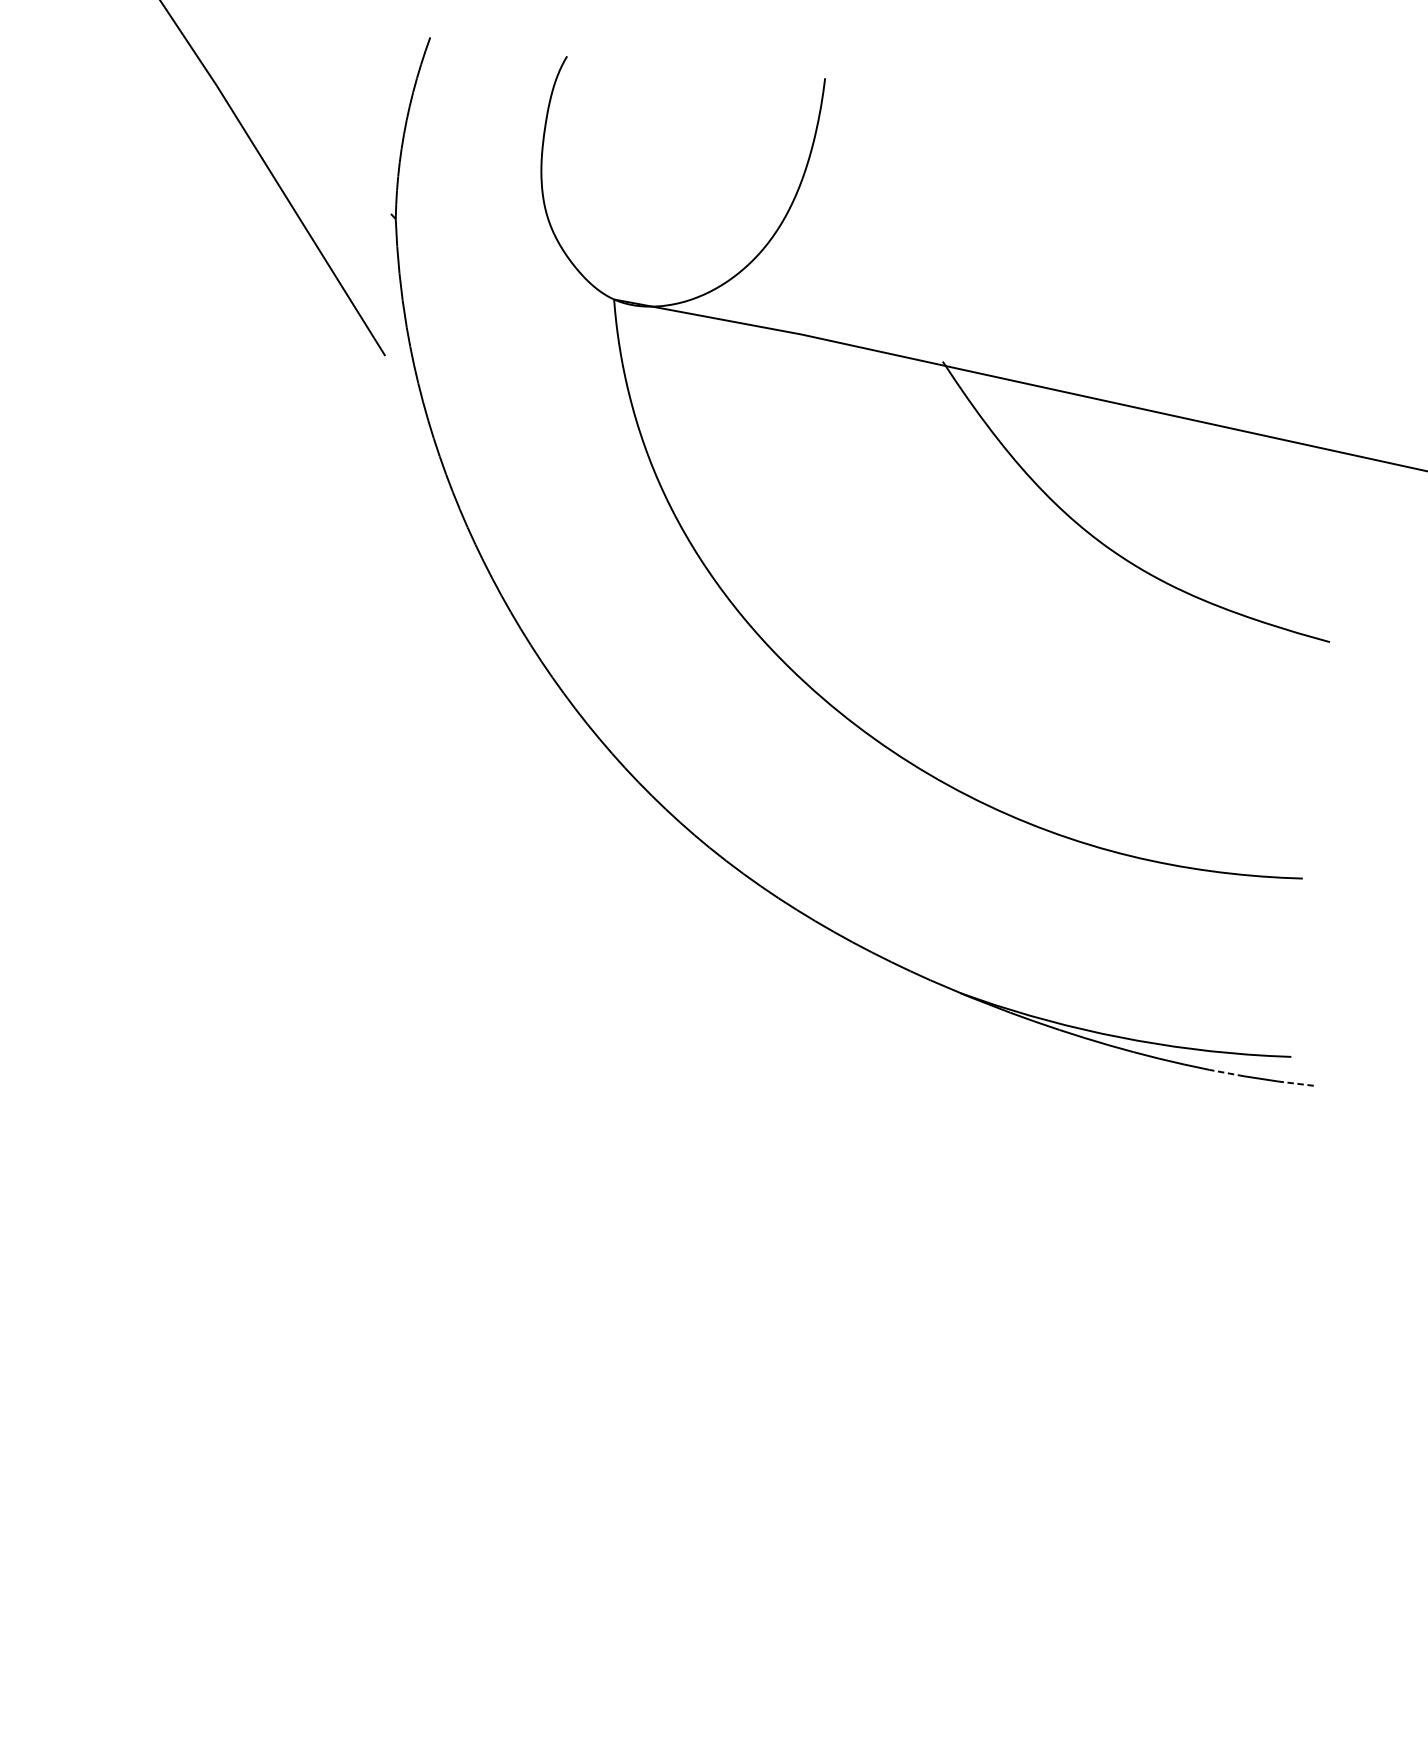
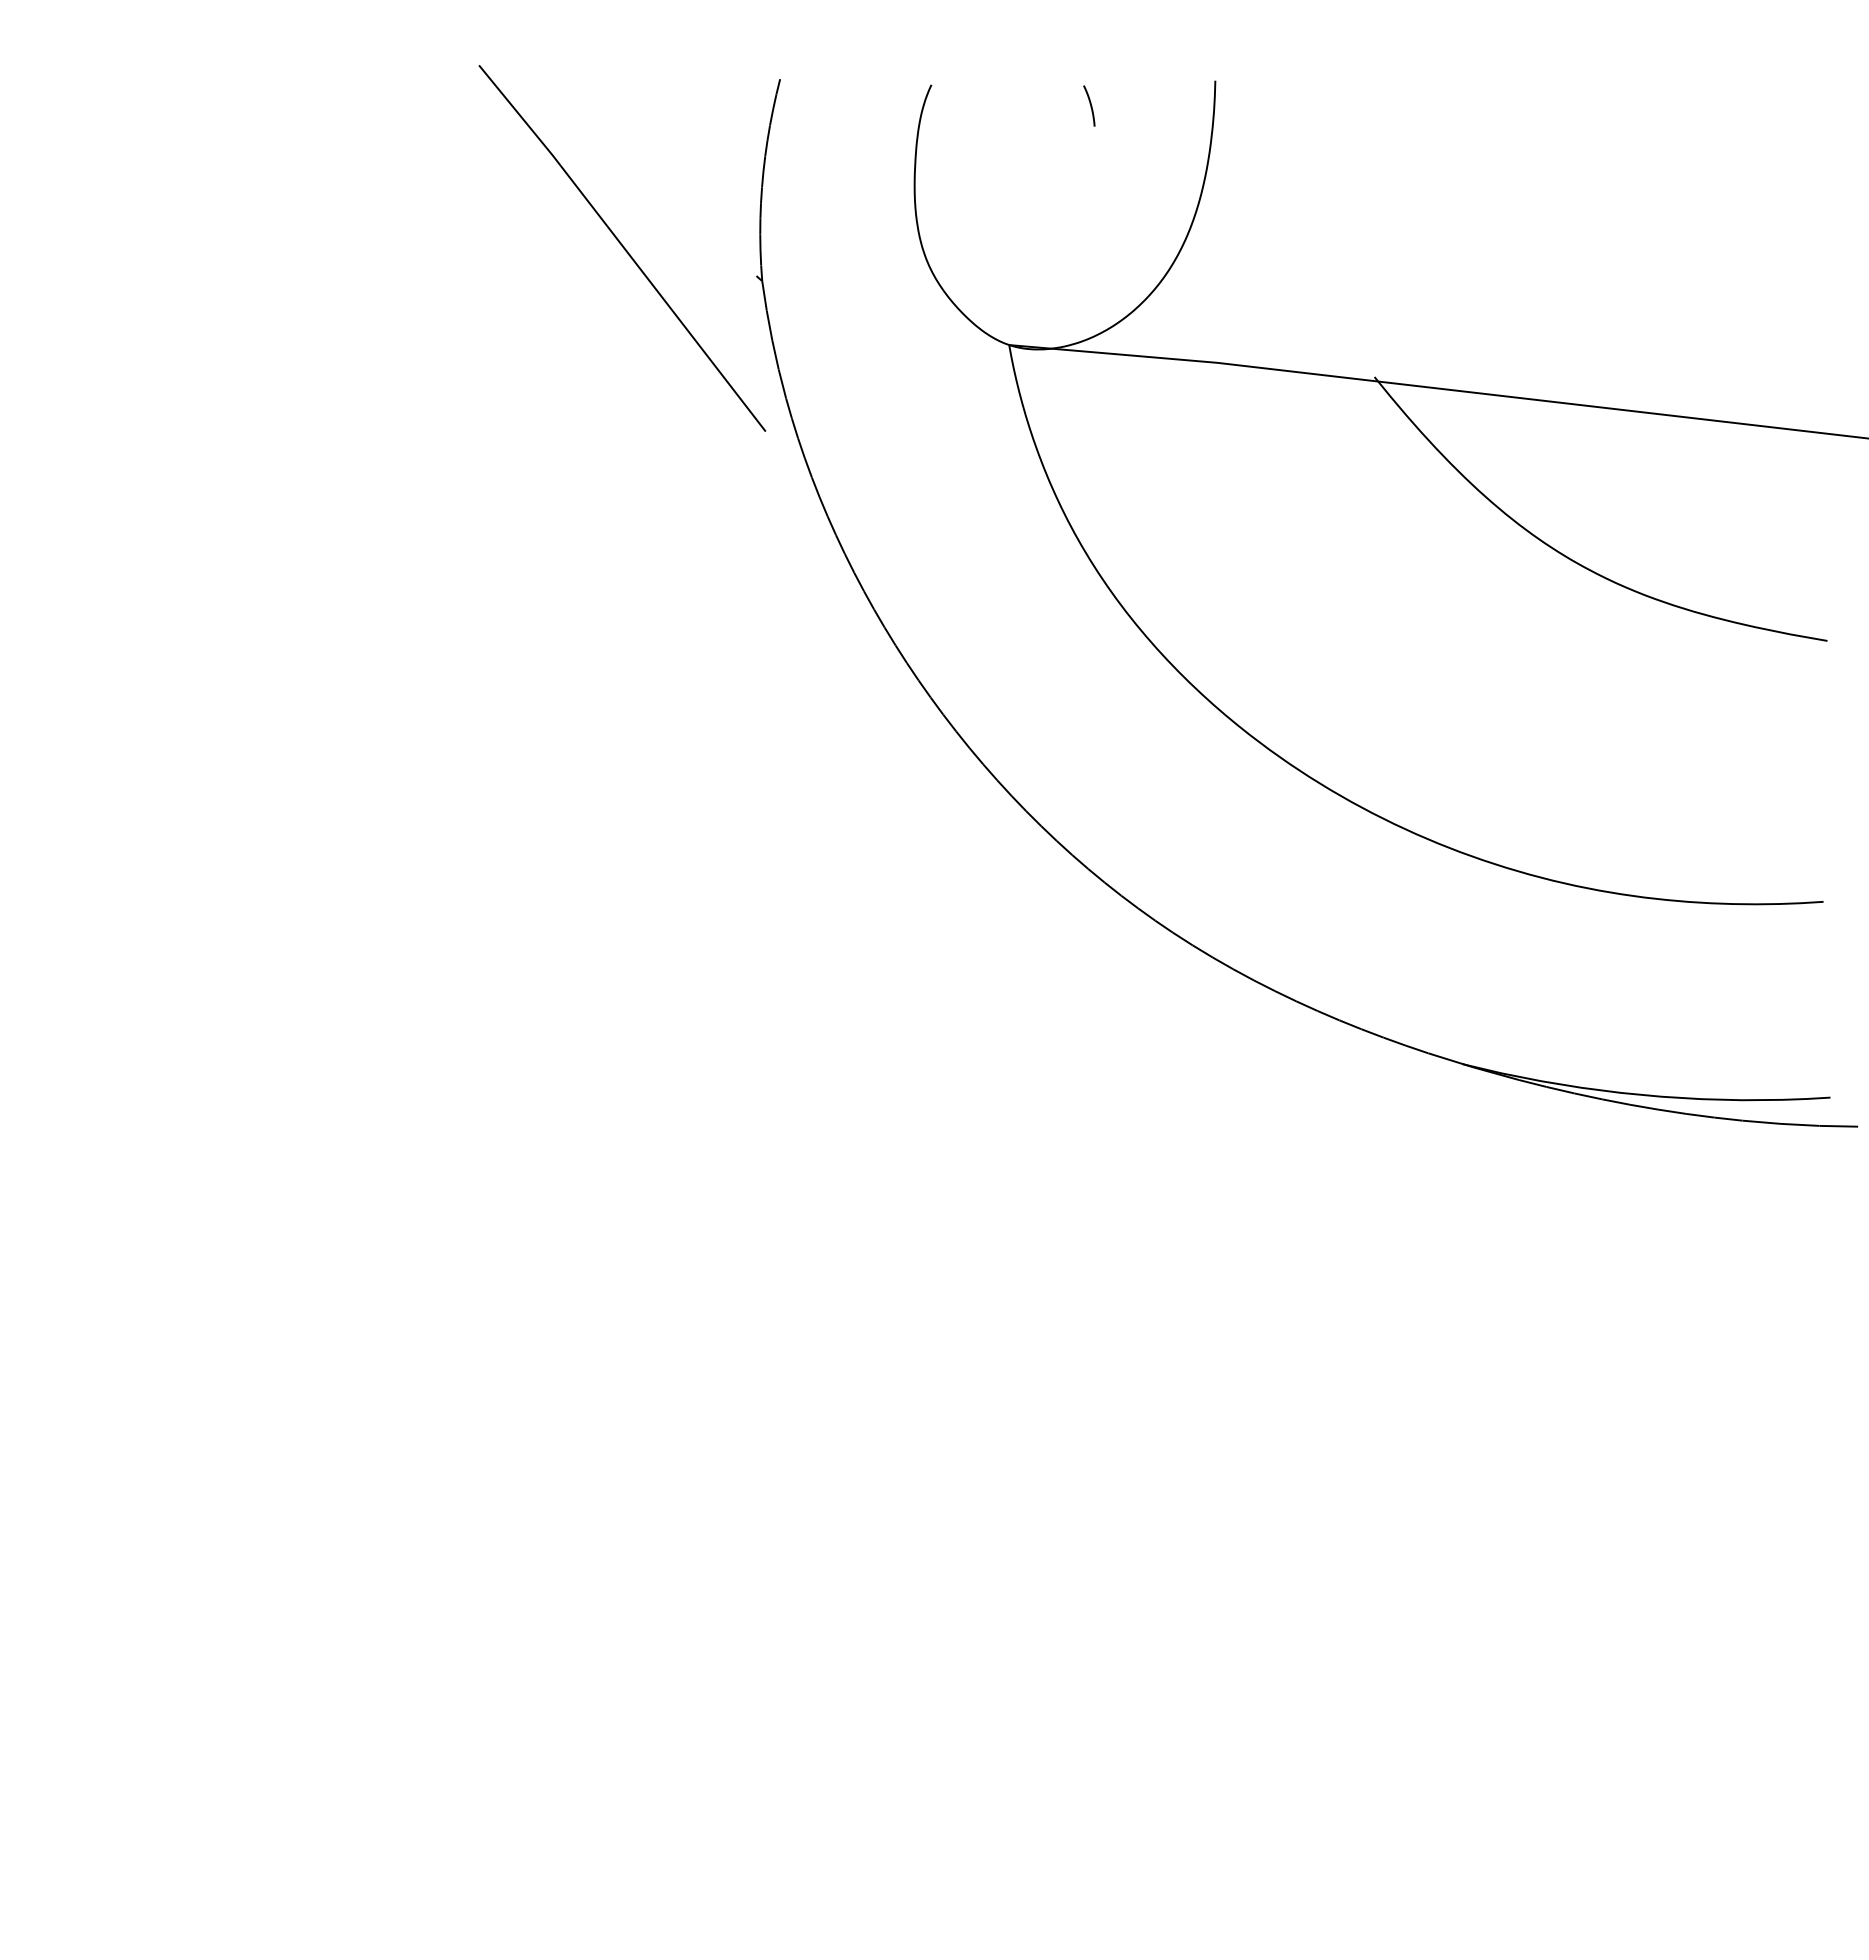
curve: (709, 89) -> (1090, 105), added
line: (1226, 1073) -> (1761, 1122), dashed -> solid
line: (1295, 1083) -> (1838, 1126), dashed -> solid

